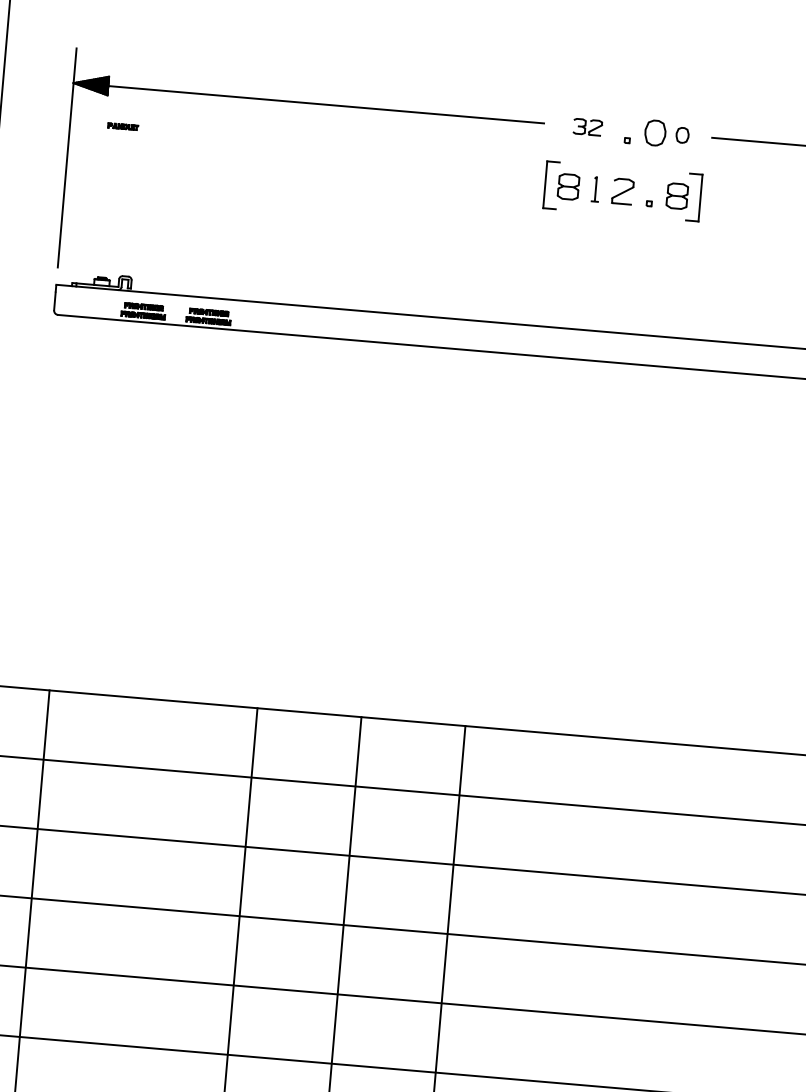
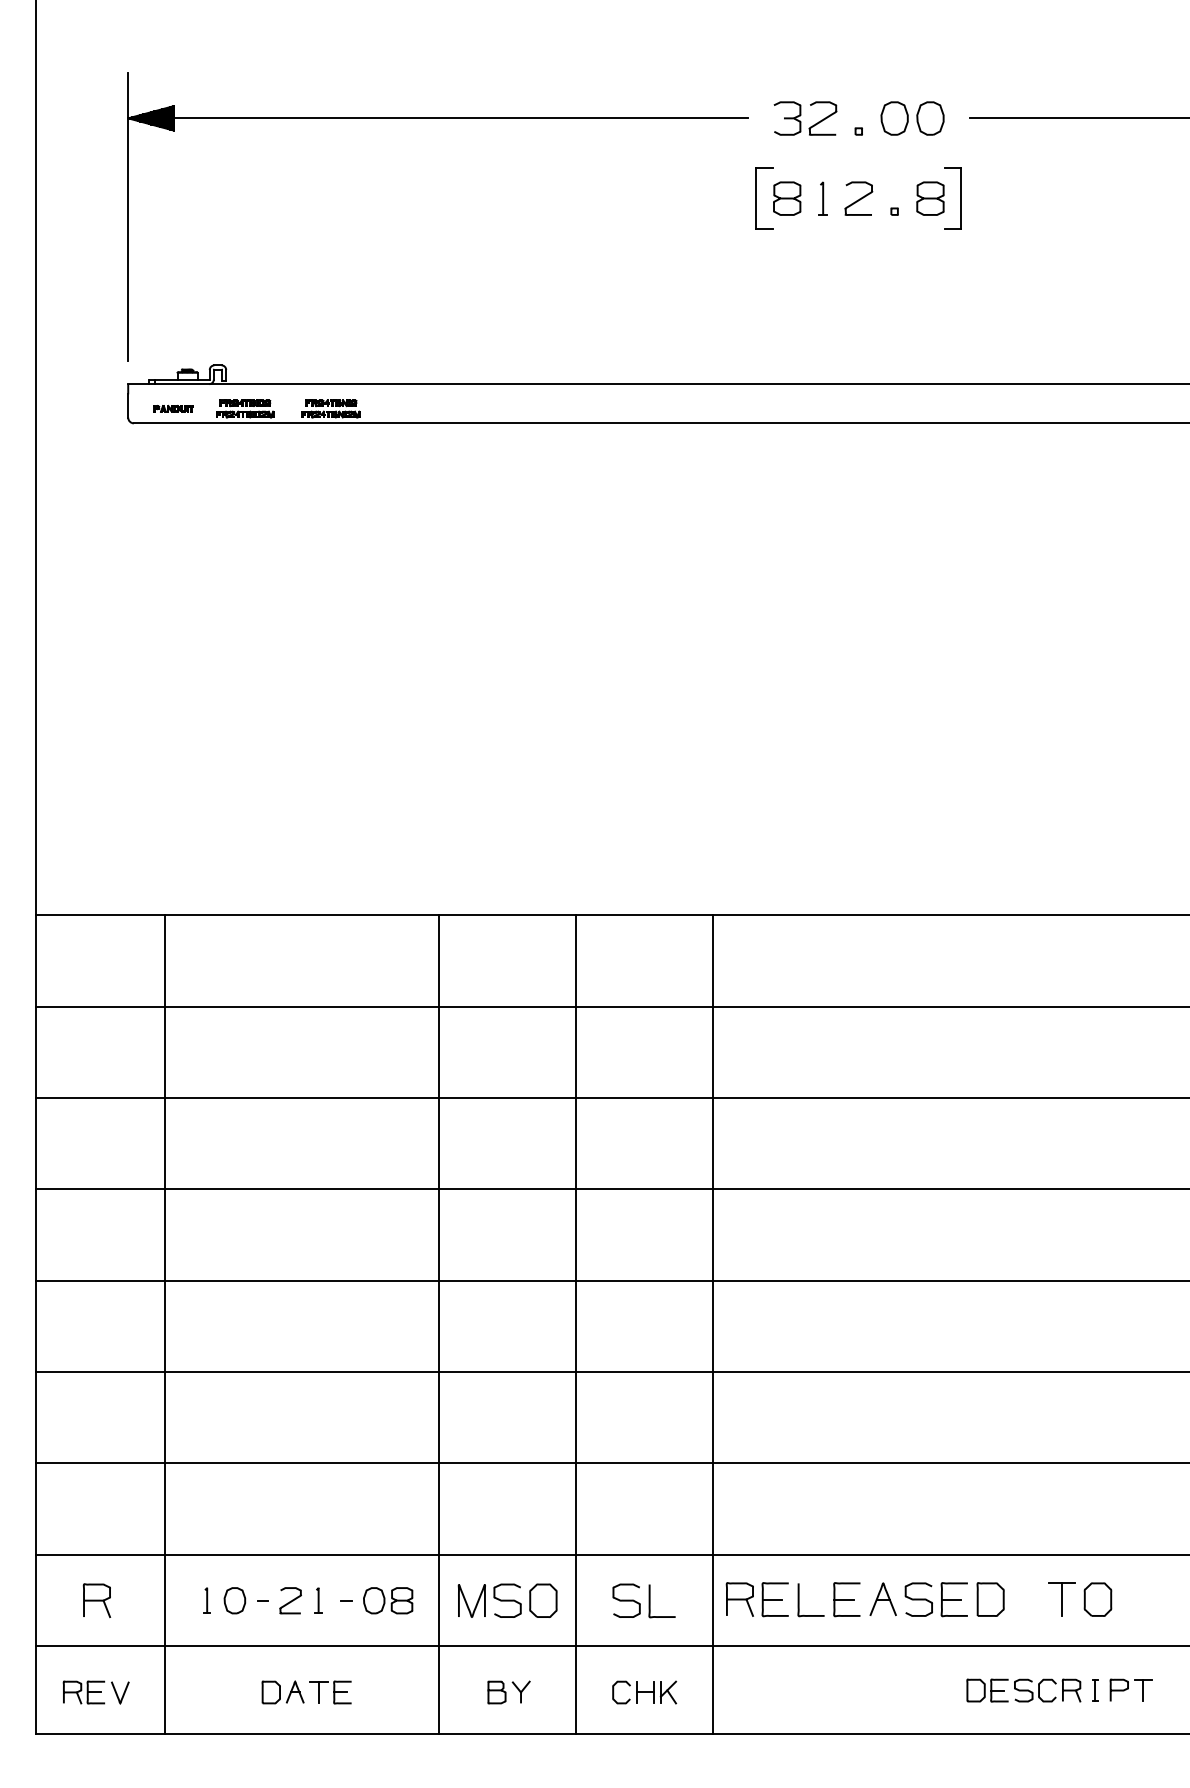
part: (122, 126) -> (173, 408), moved
part: (587, 127) -> (805, 118), size x1.67
part: (682, 135) -> (930, 118), size x1.67

